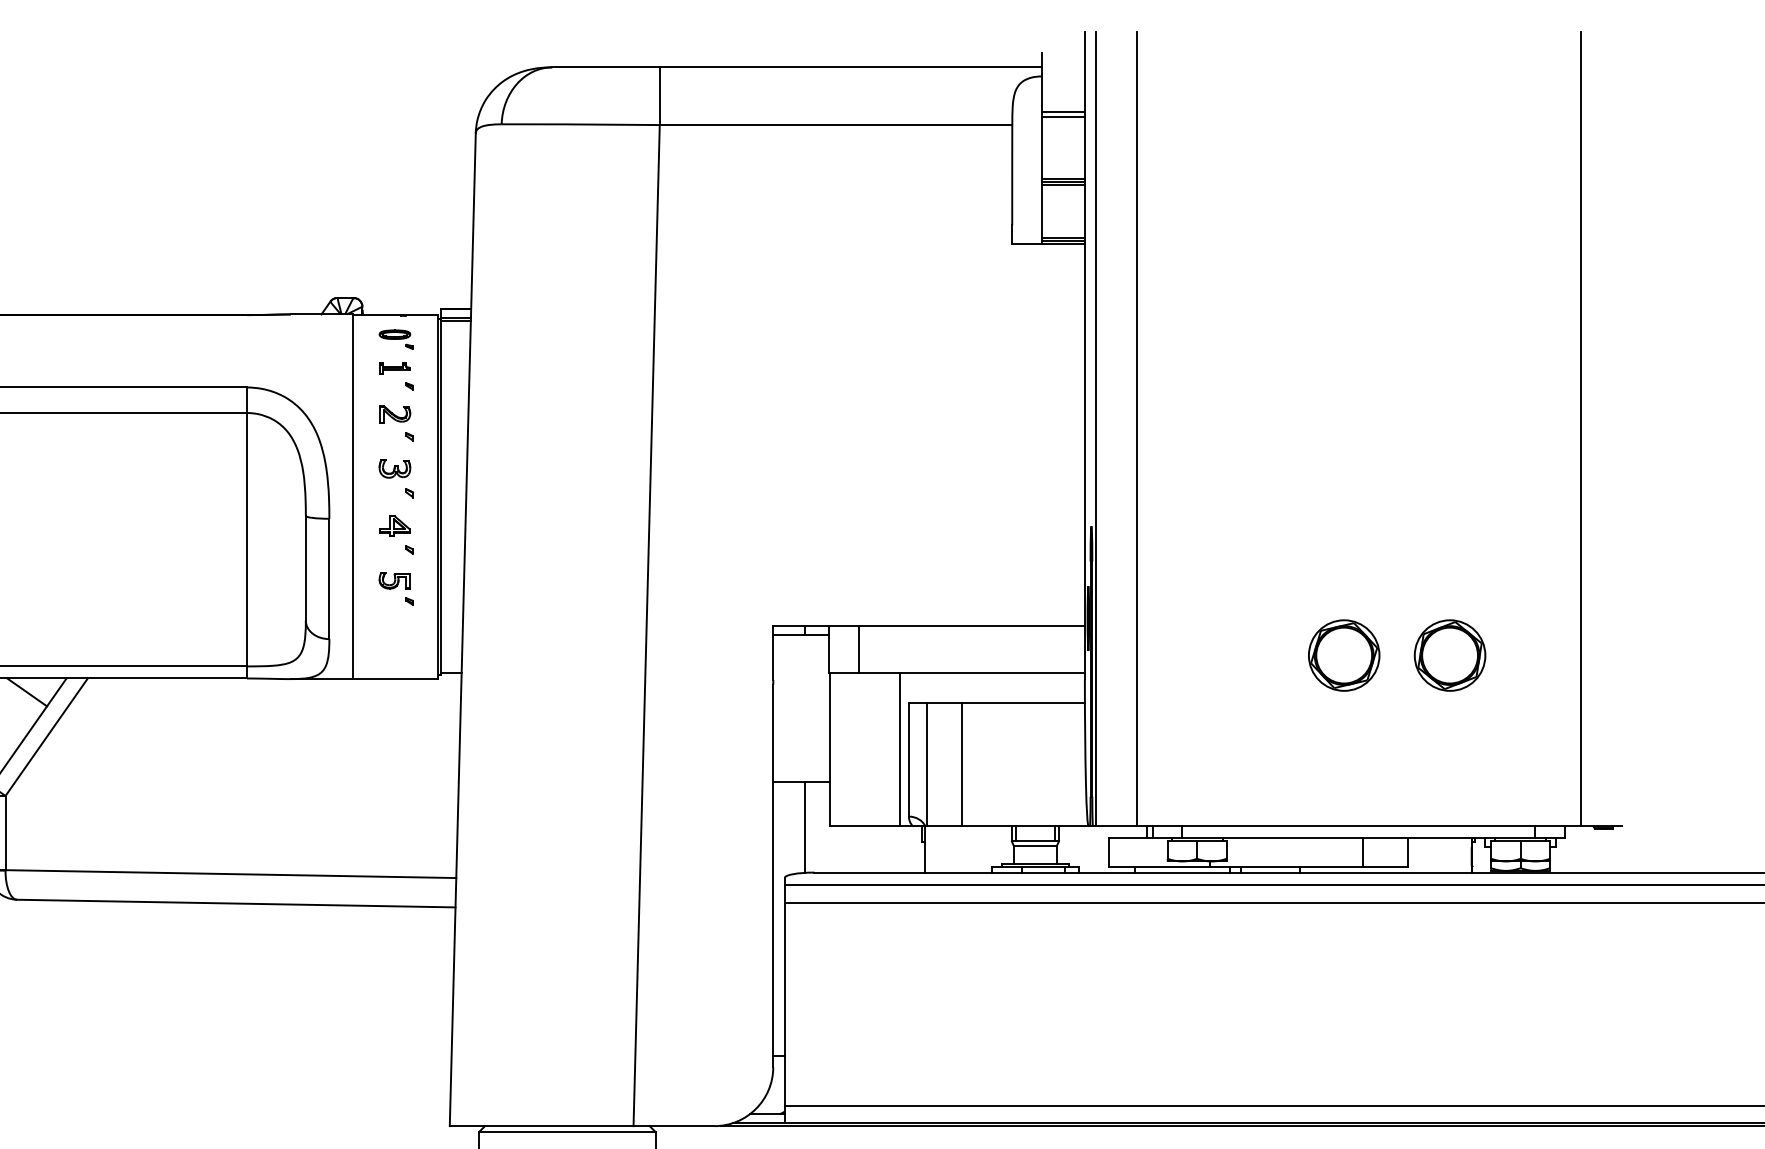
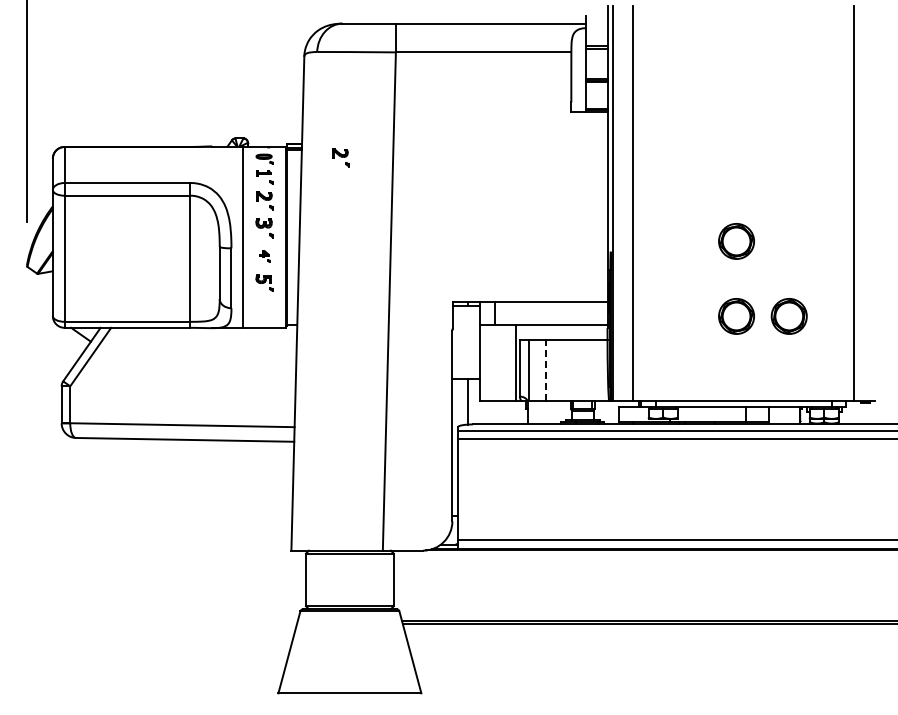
part: (548, 336) -> (340, 157), added
part: (1344, 505) -> (736, 241), added
part: (395, 535) -> (264, 256), size x0.6
line: (962, 764) -> (546, 370), solid -> dashed

